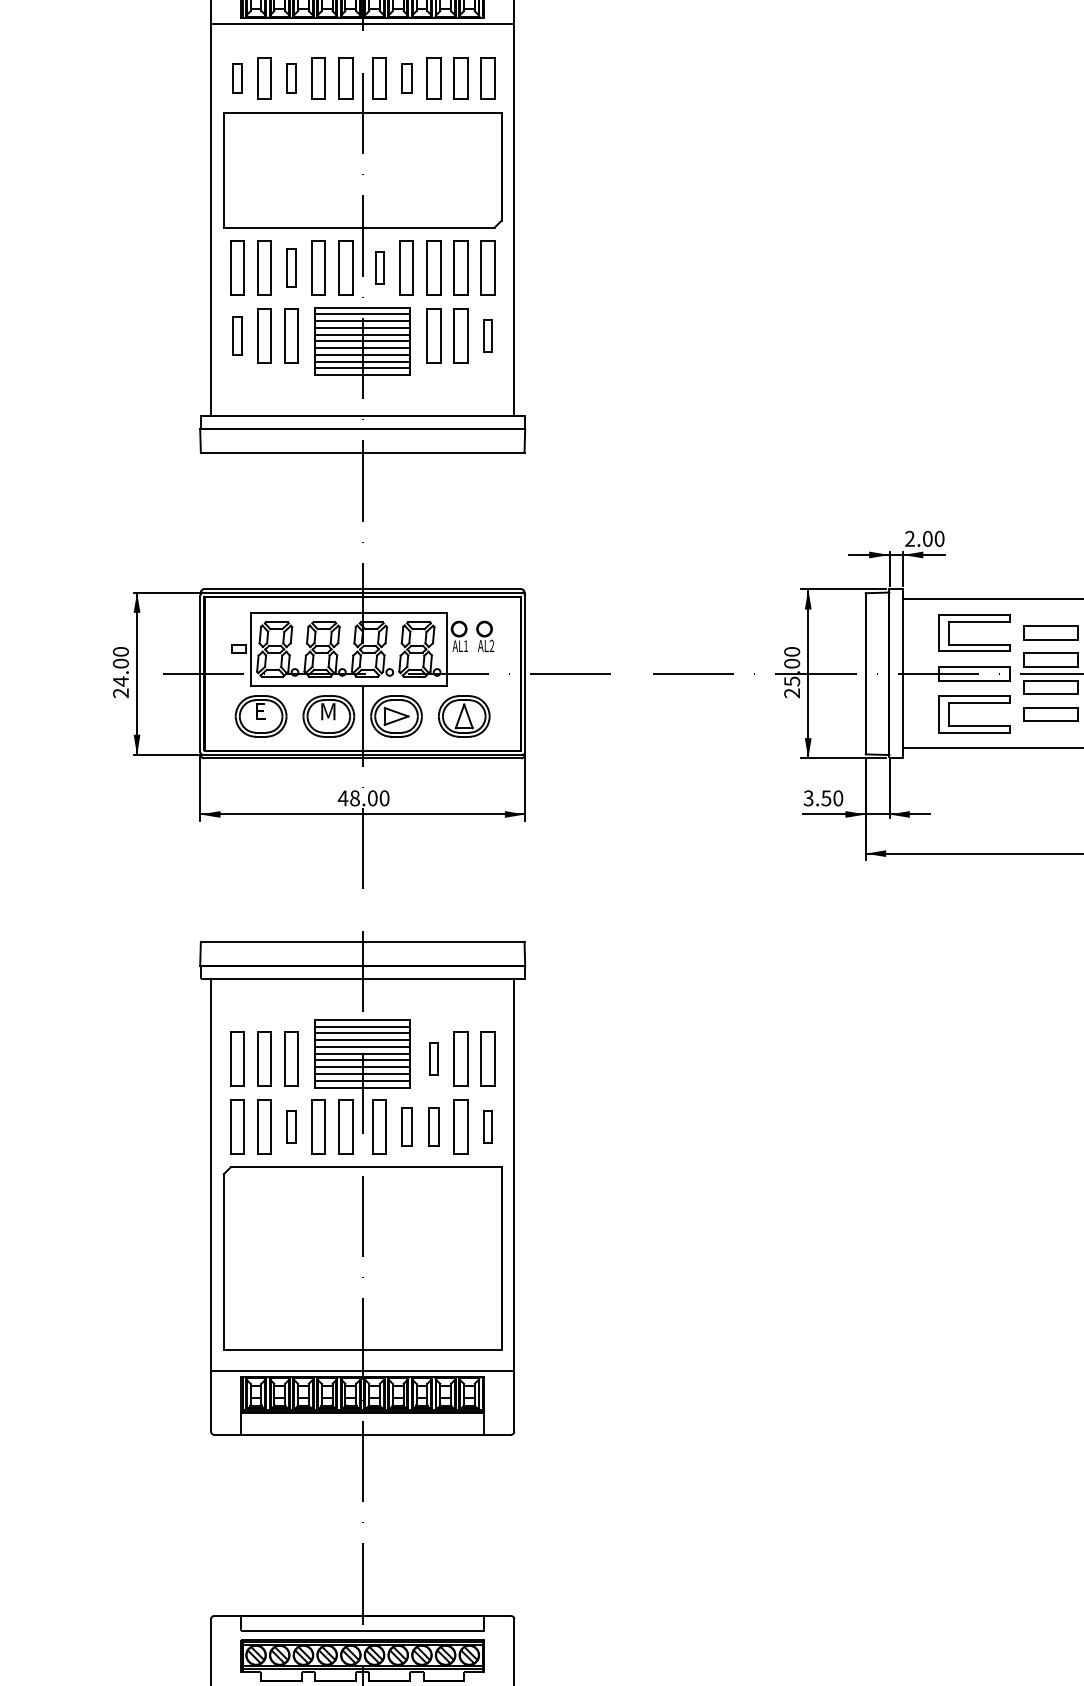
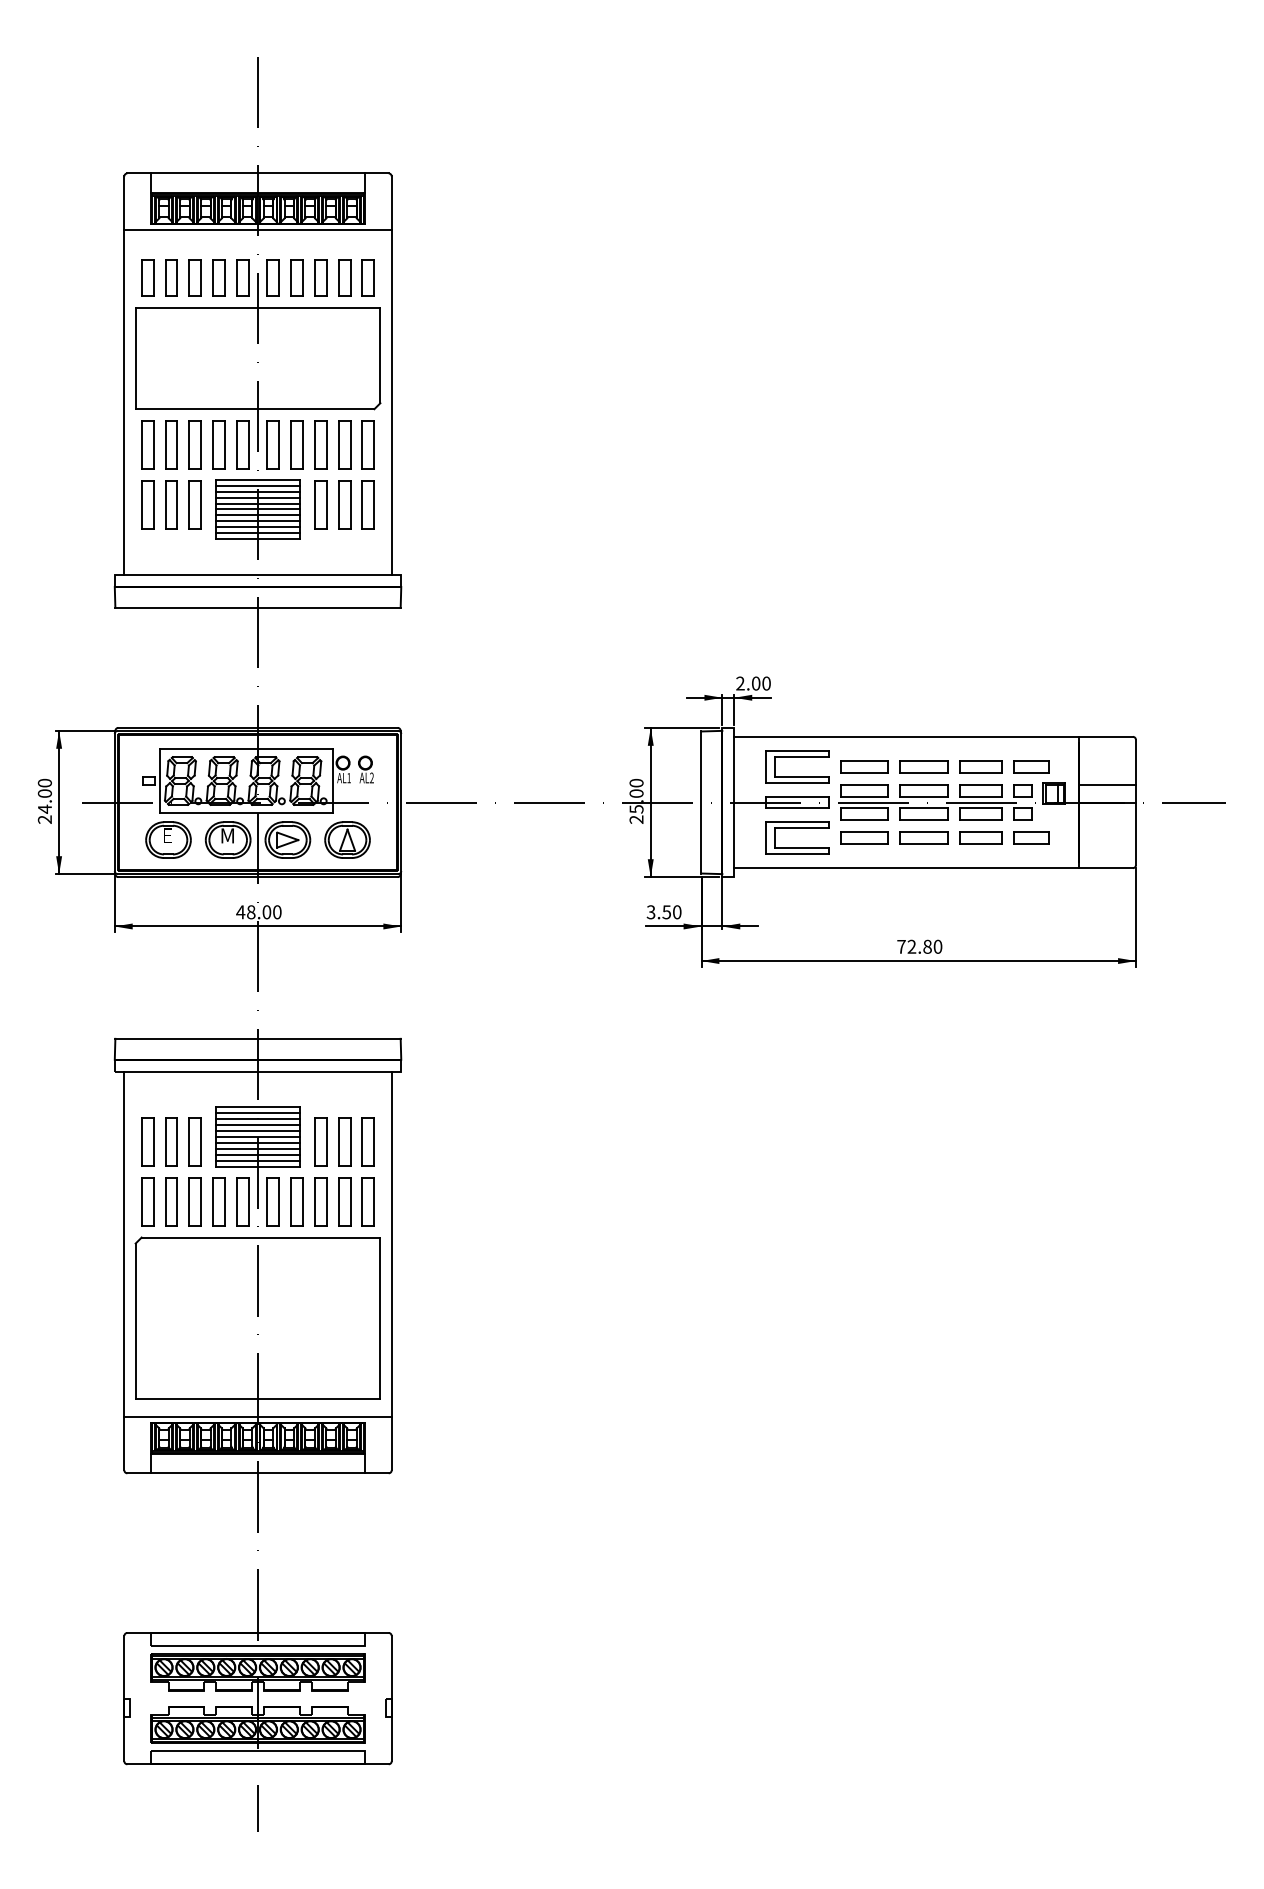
part: (237, 78) -> (147, 277), size x1.43
part: (290, 78) -> (194, 277), size x1.43
part: (406, 78) -> (296, 277), size x1.43
part: (290, 267) -> (194, 444), size x1.43
part: (379, 267) -> (272, 444), size x1.67
part: (237, 335) -> (147, 504), size x1.43
part: (486, 335) -> (367, 504), size x1.67
part: (433, 1058) -> (320, 1141), size x1.67
part: (290, 1126) -> (194, 1201), size x1.67
part: (406, 1126) -> (296, 1201), size x1.43
part: (433, 1126) -> (320, 1201), size x1.43
part: (486, 1126) -> (367, 1201), size x1.67

